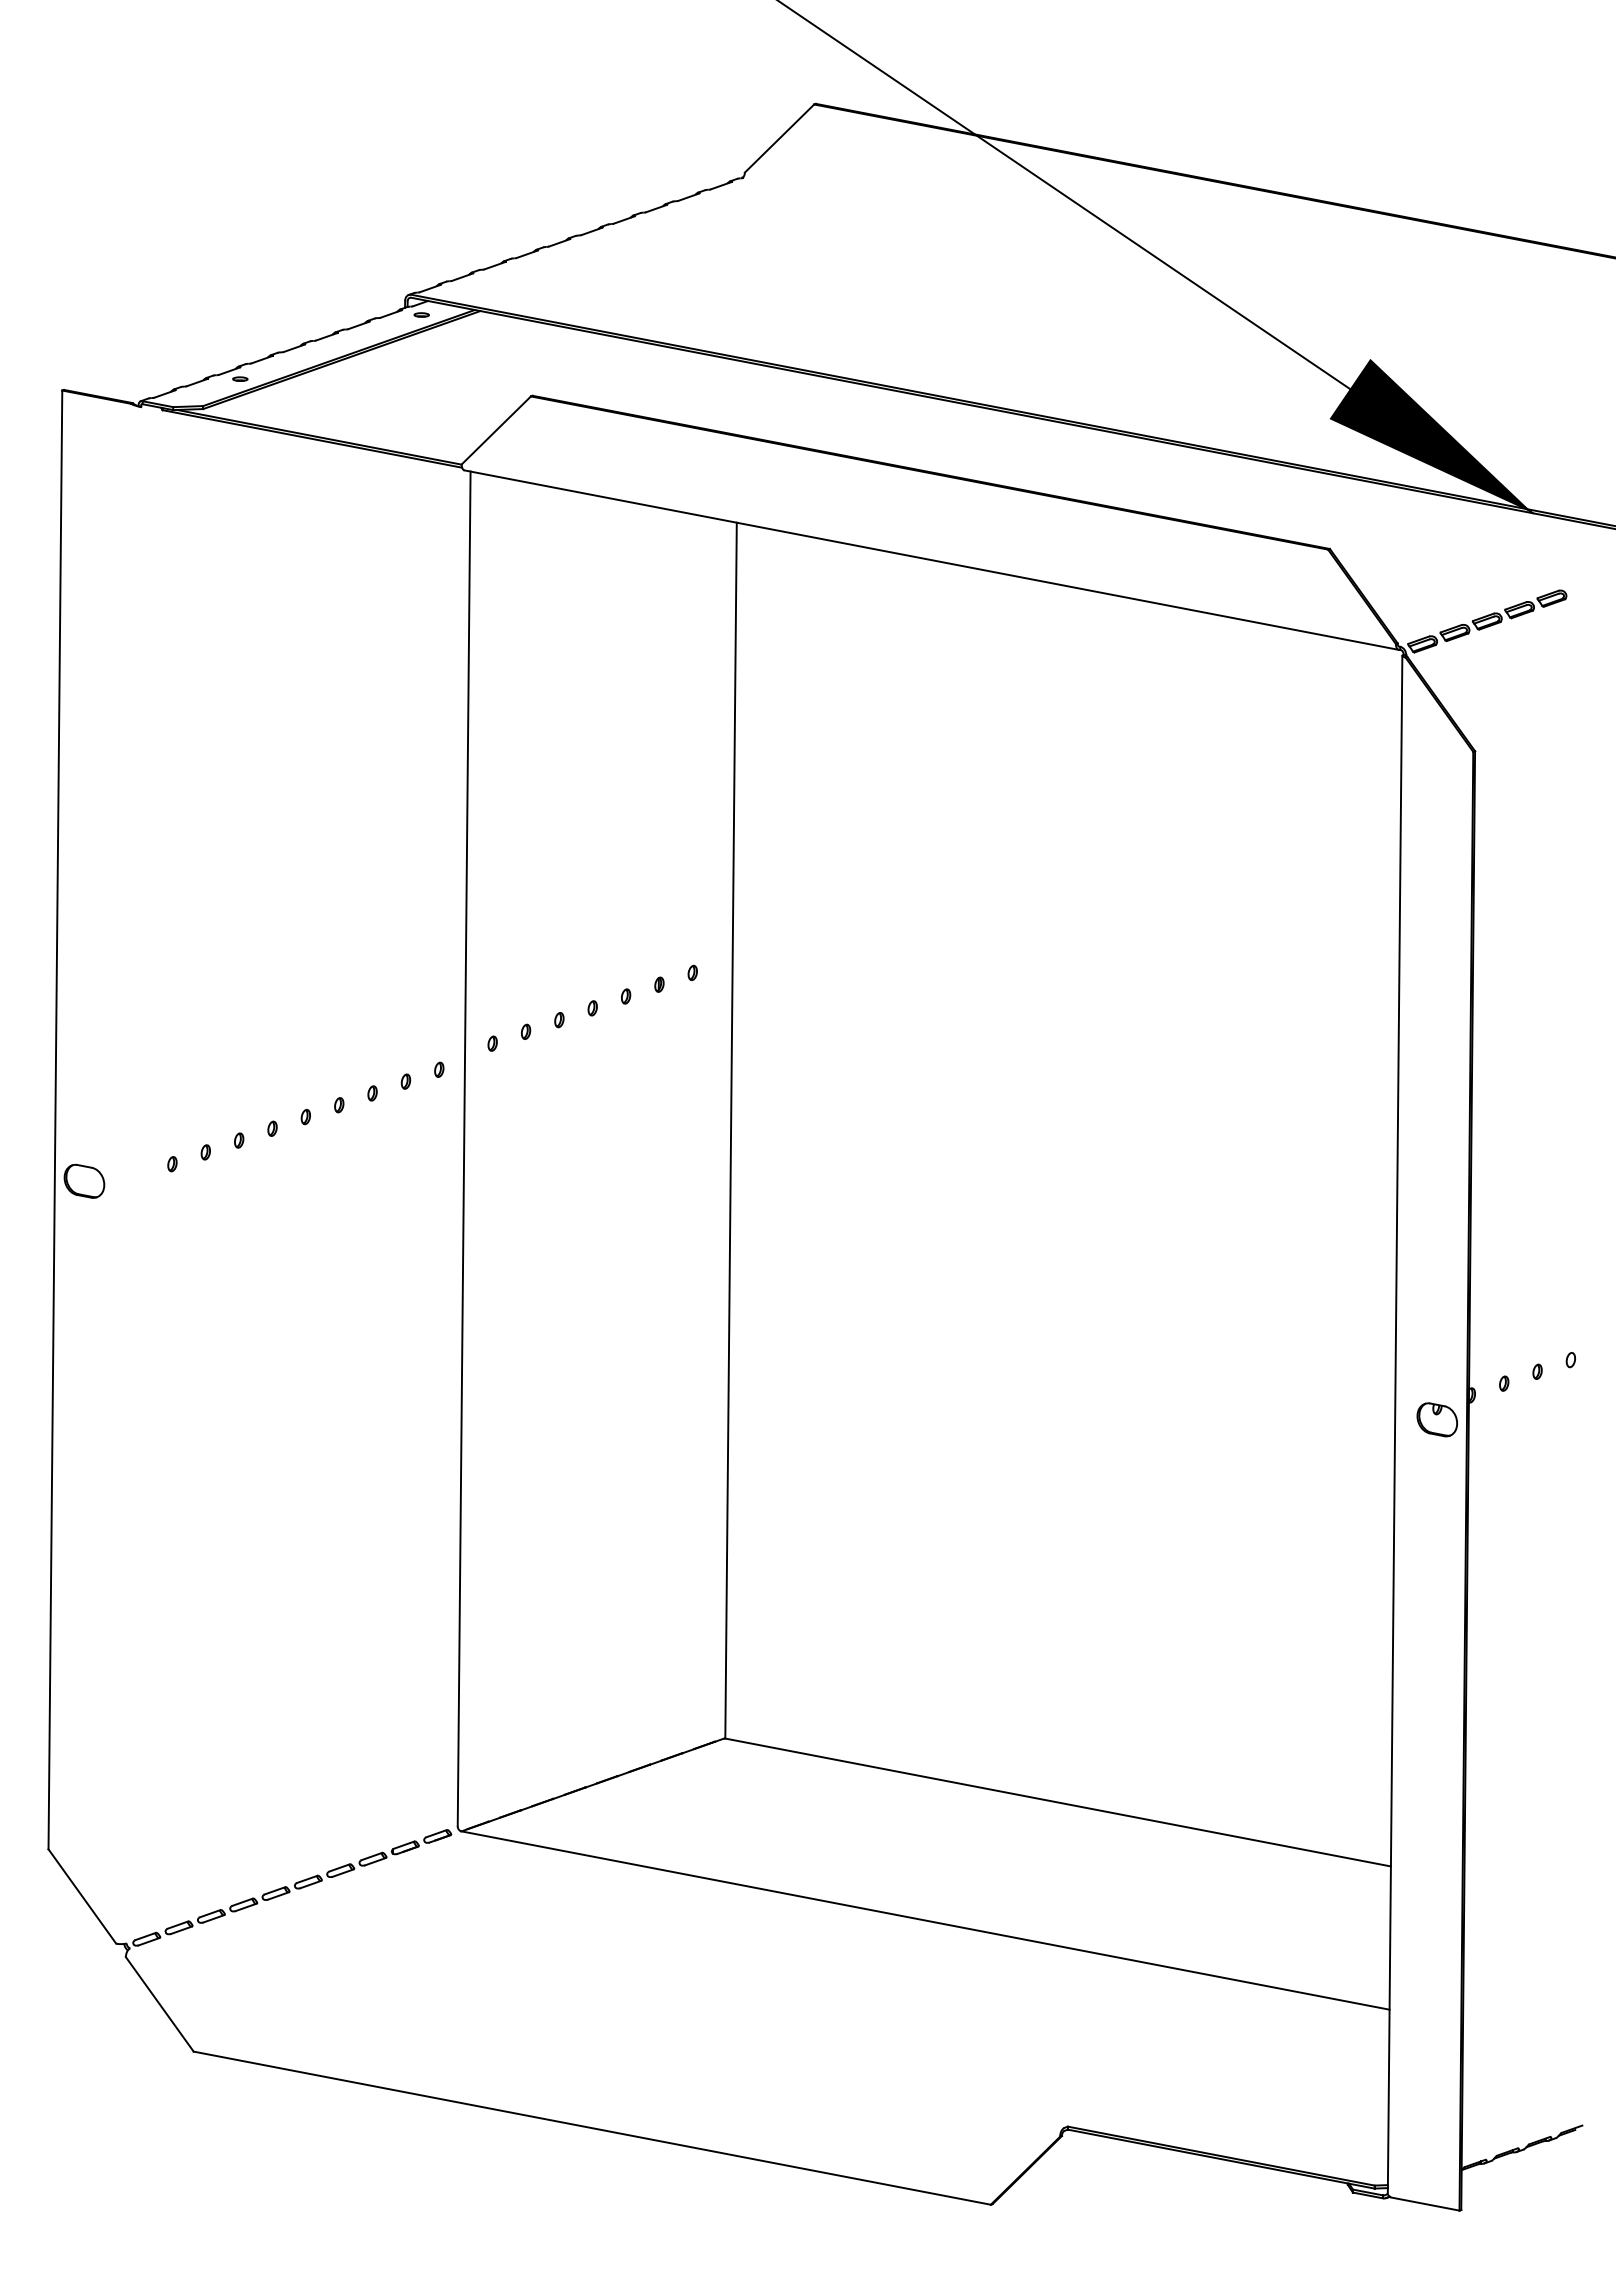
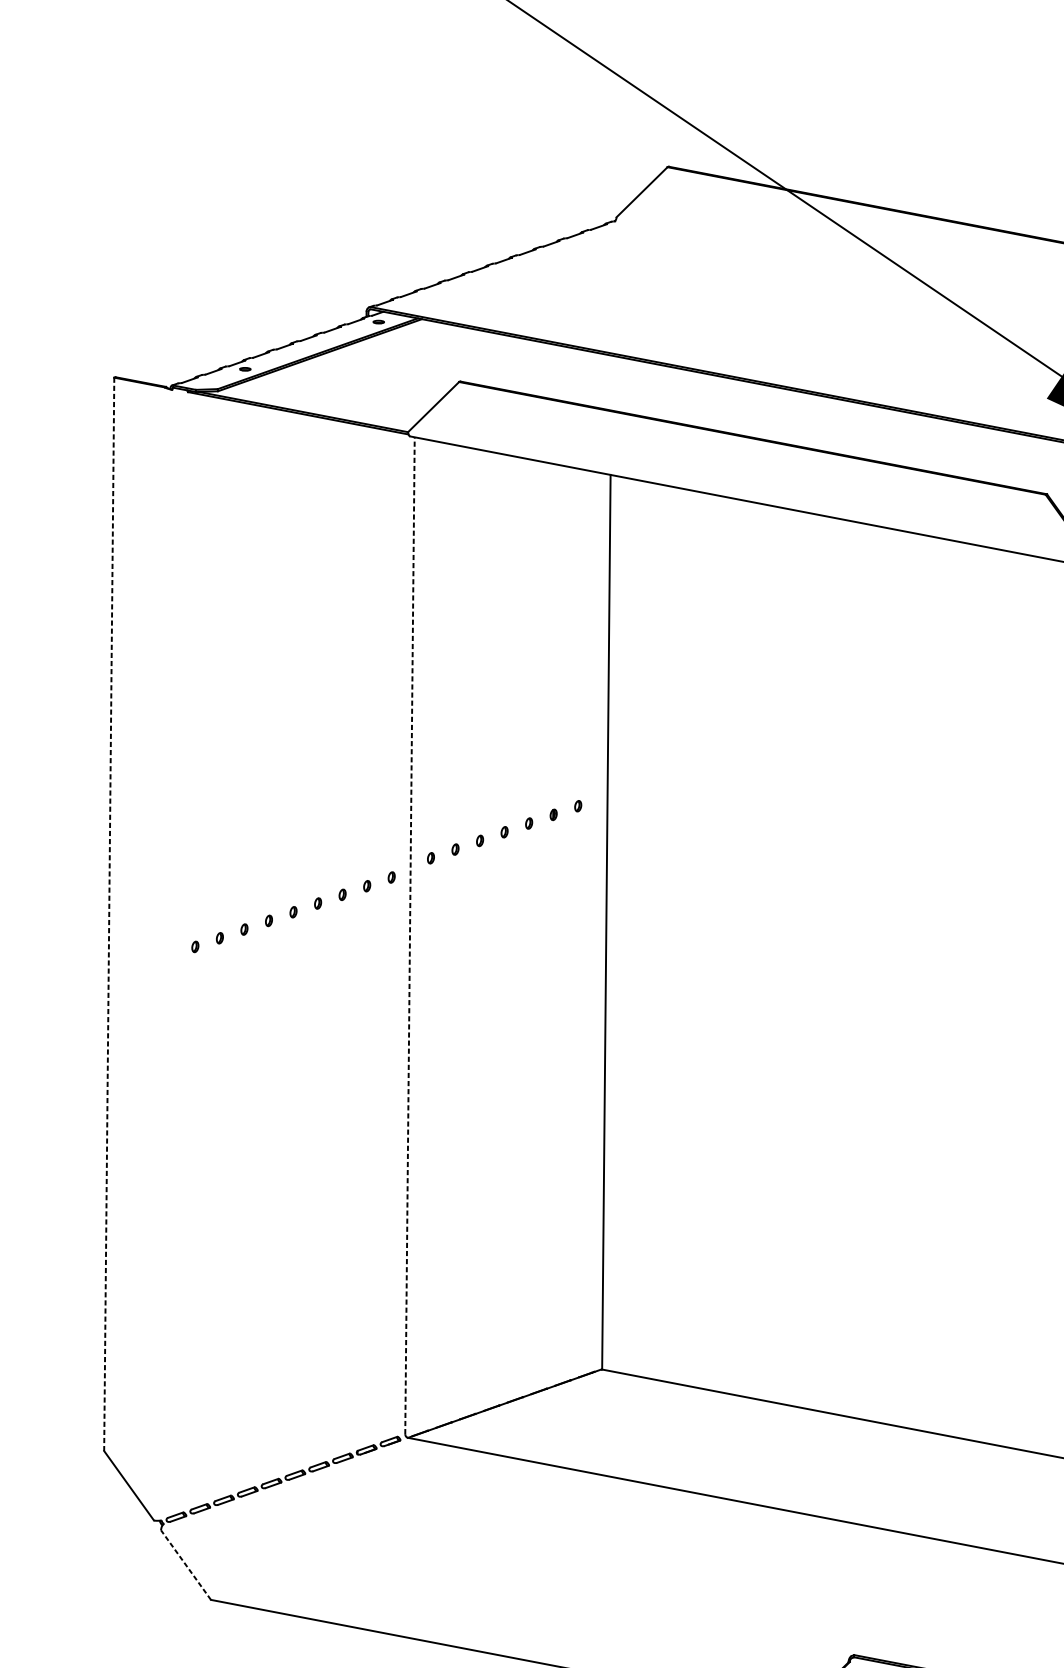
line: (55, 1120) -> (109, 914), solid -> dashed
line: (464, 1148) -> (410, 935), solid -> dashed
part: (84, 1180) -> (130, 958), removed
line: (159, 2003) -> (185, 1564), solid -> dashed

